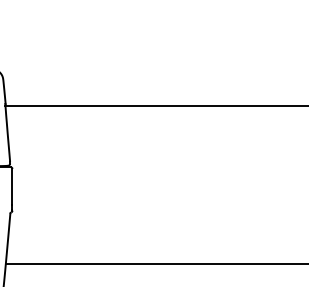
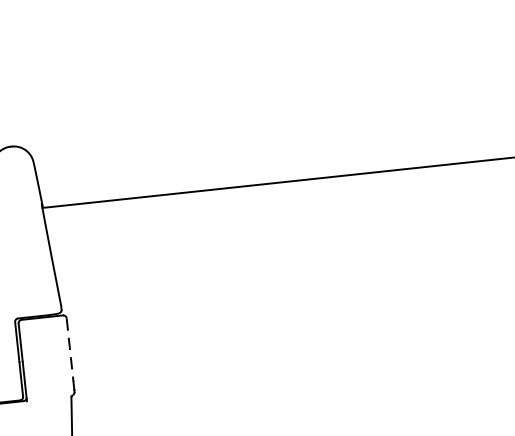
line: (12, 186) -> (70, 349), solid -> dashed

